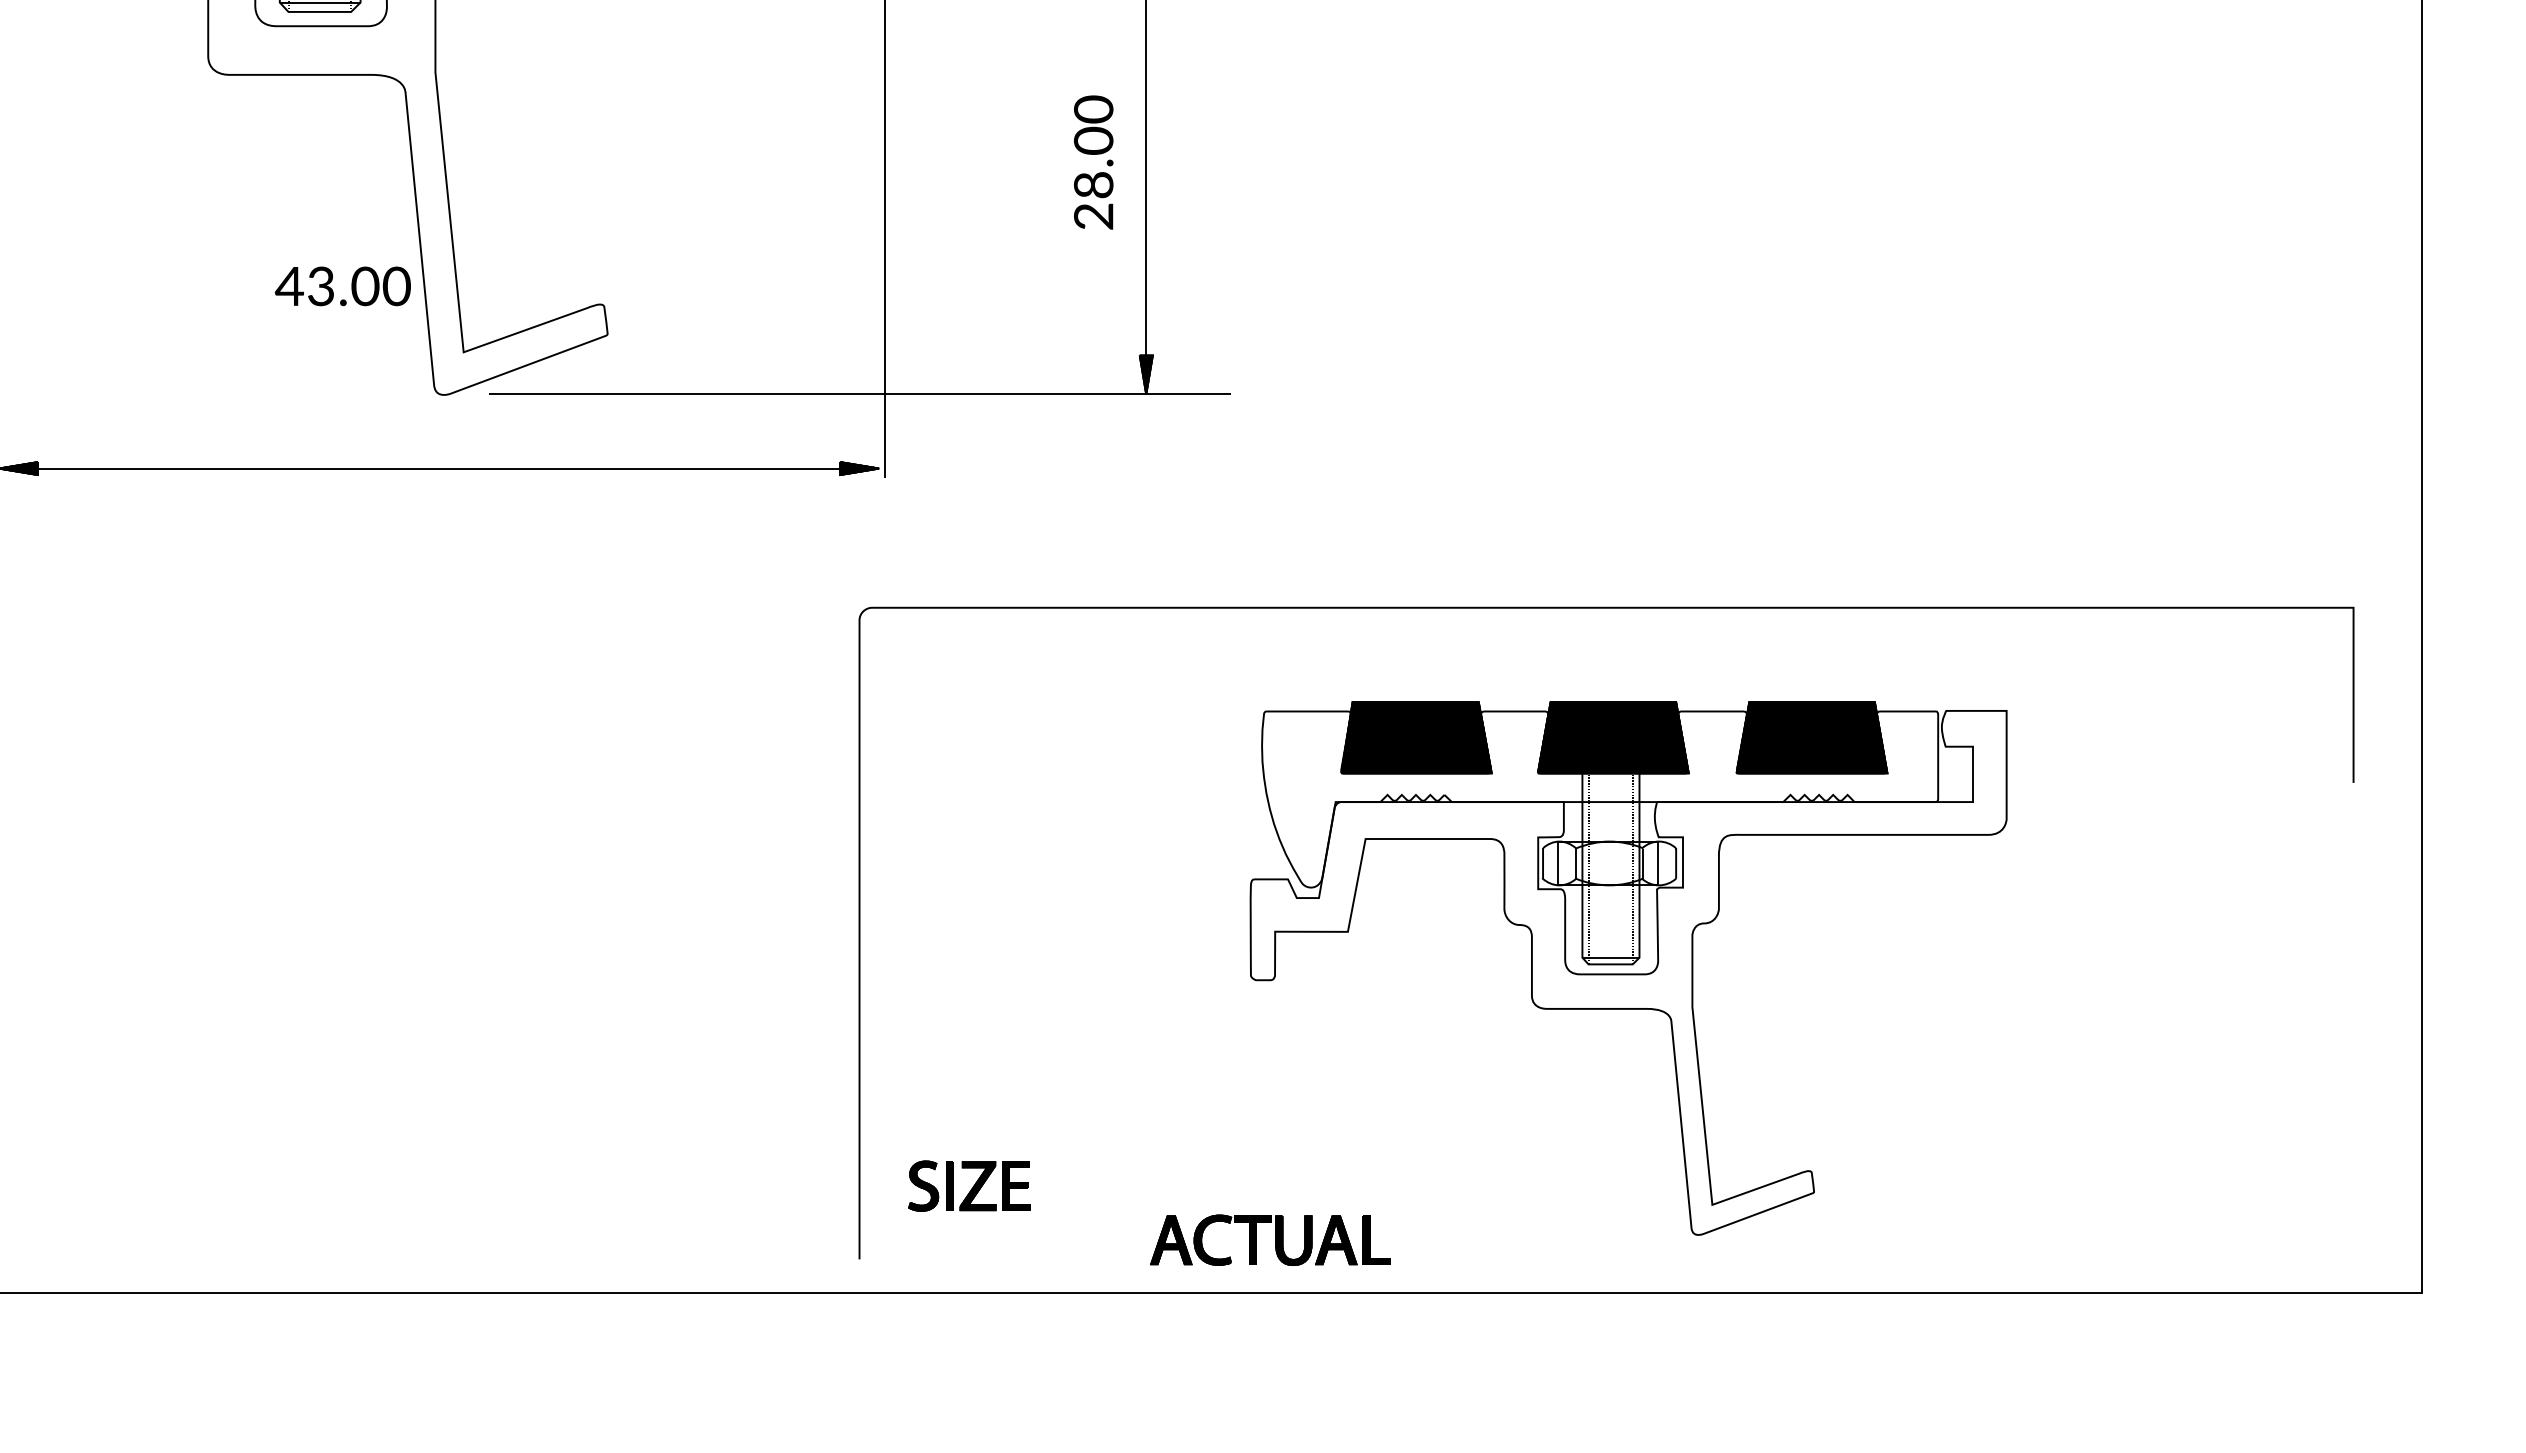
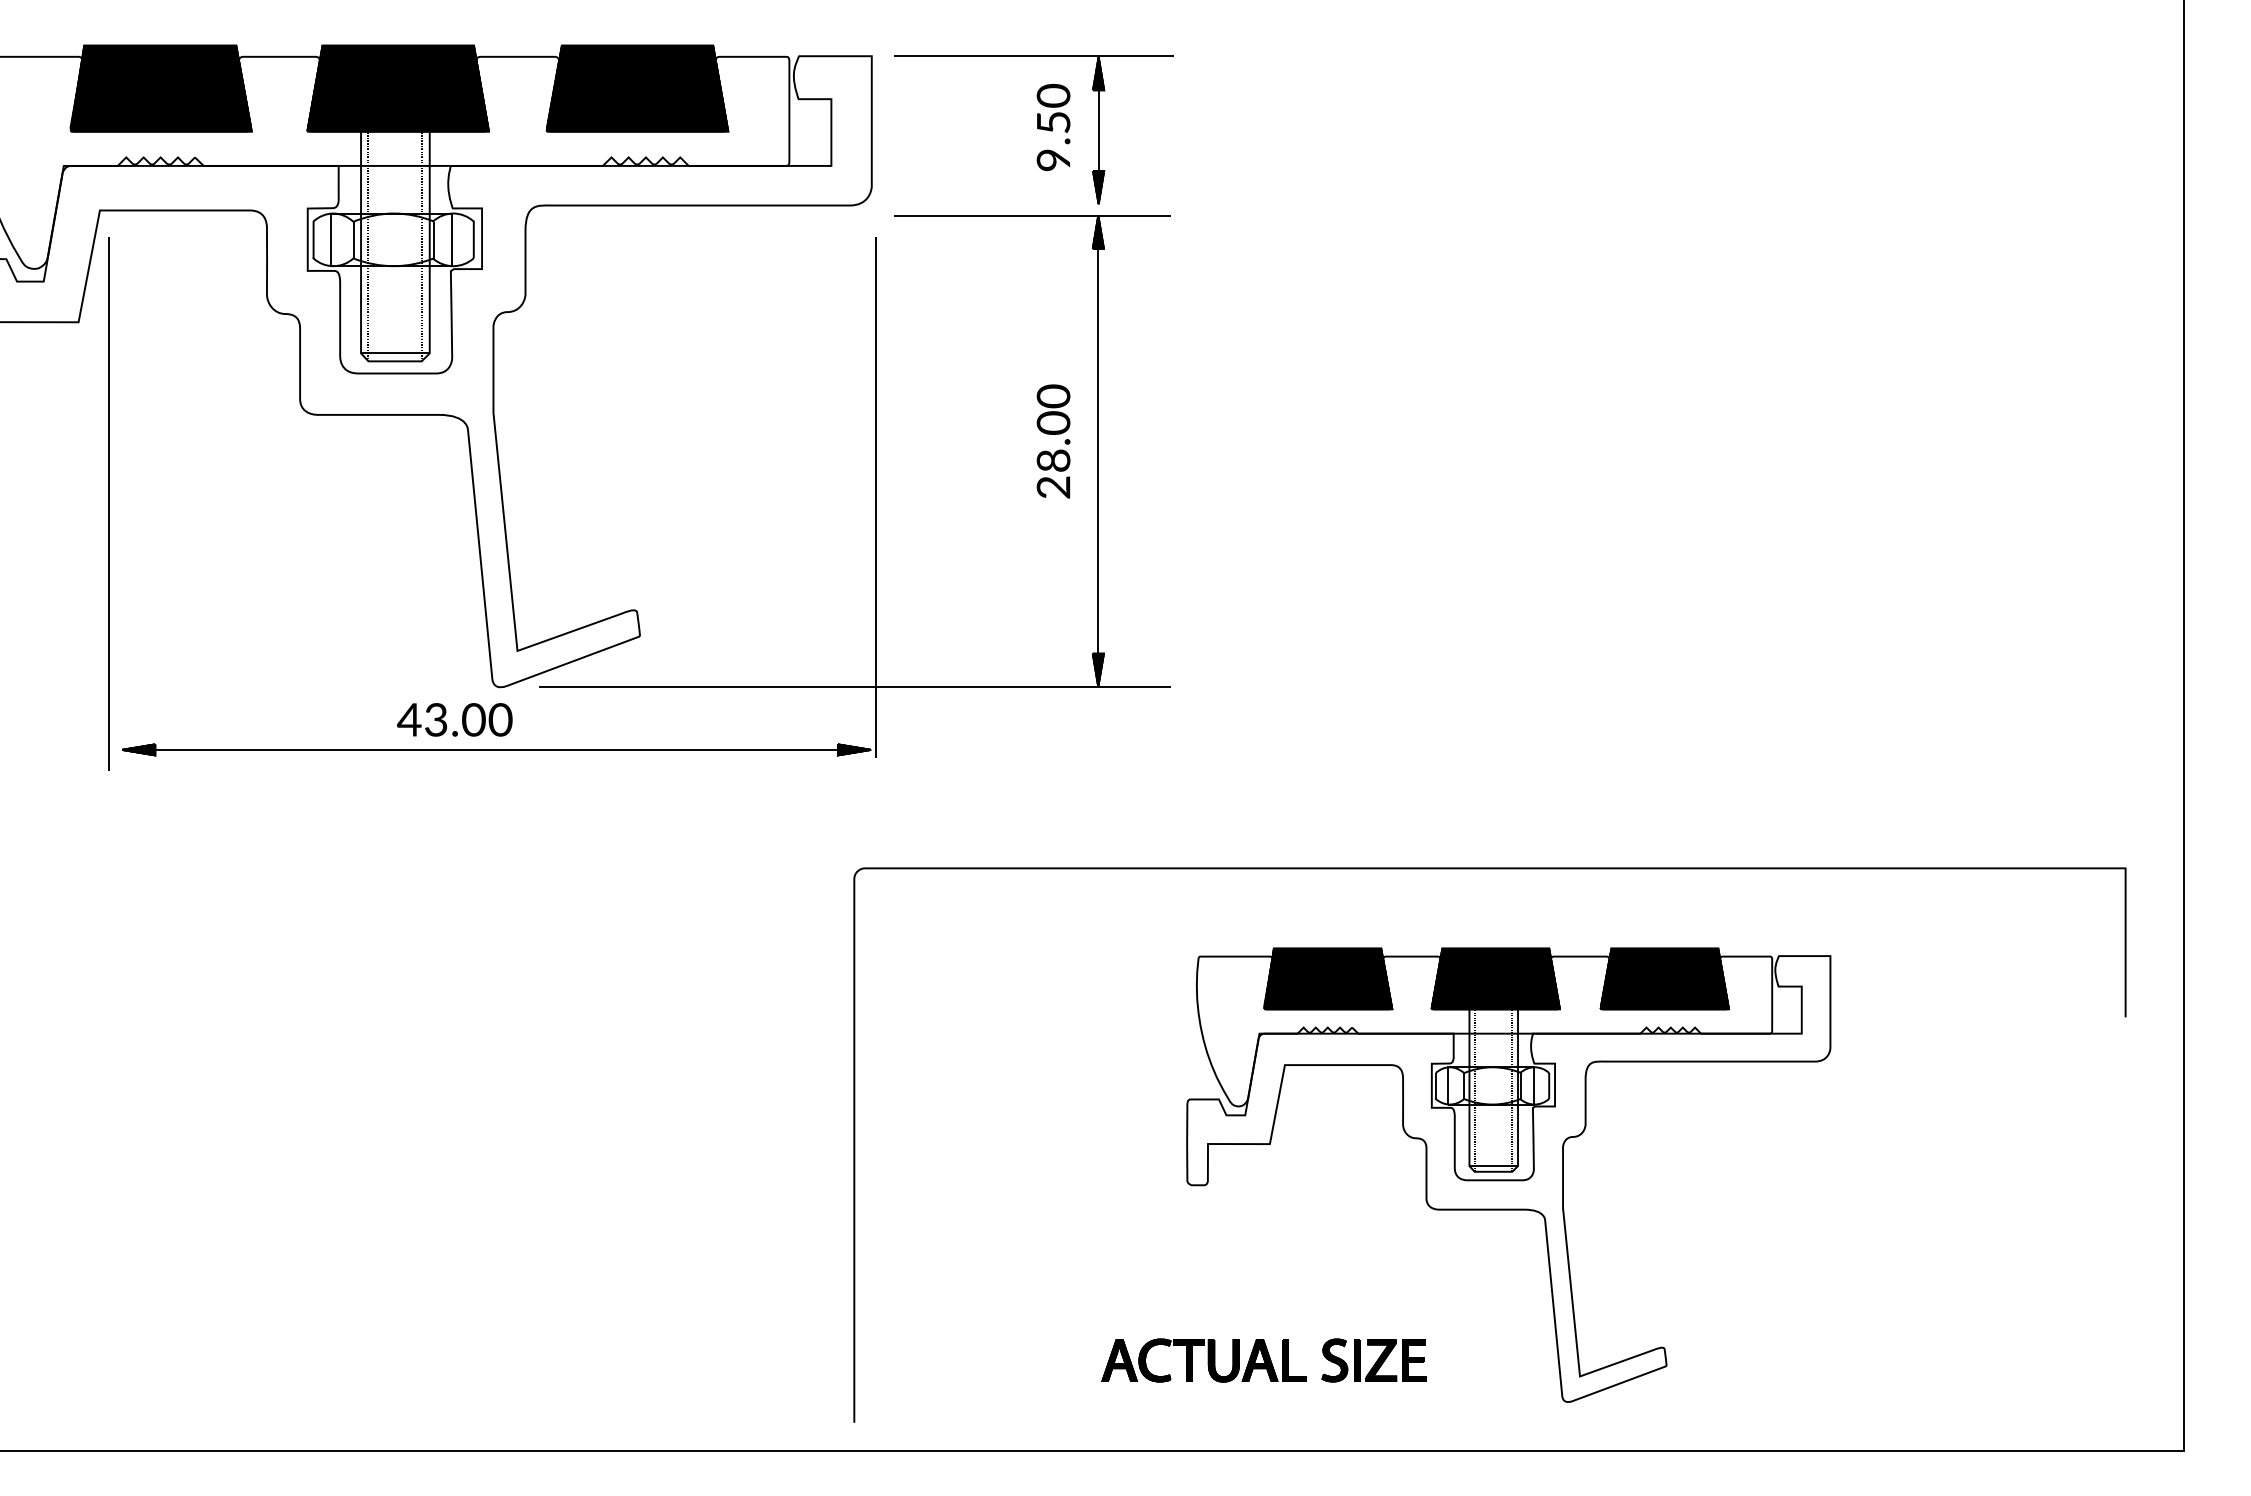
text: (1093, 162) -> (1053, 441), moved
text: (342, 285) -> (454, 719), moved
part: (969, 1186) -> (1373, 1360), moved
part: (1269, 1240) -> (1203, 1360), moved

